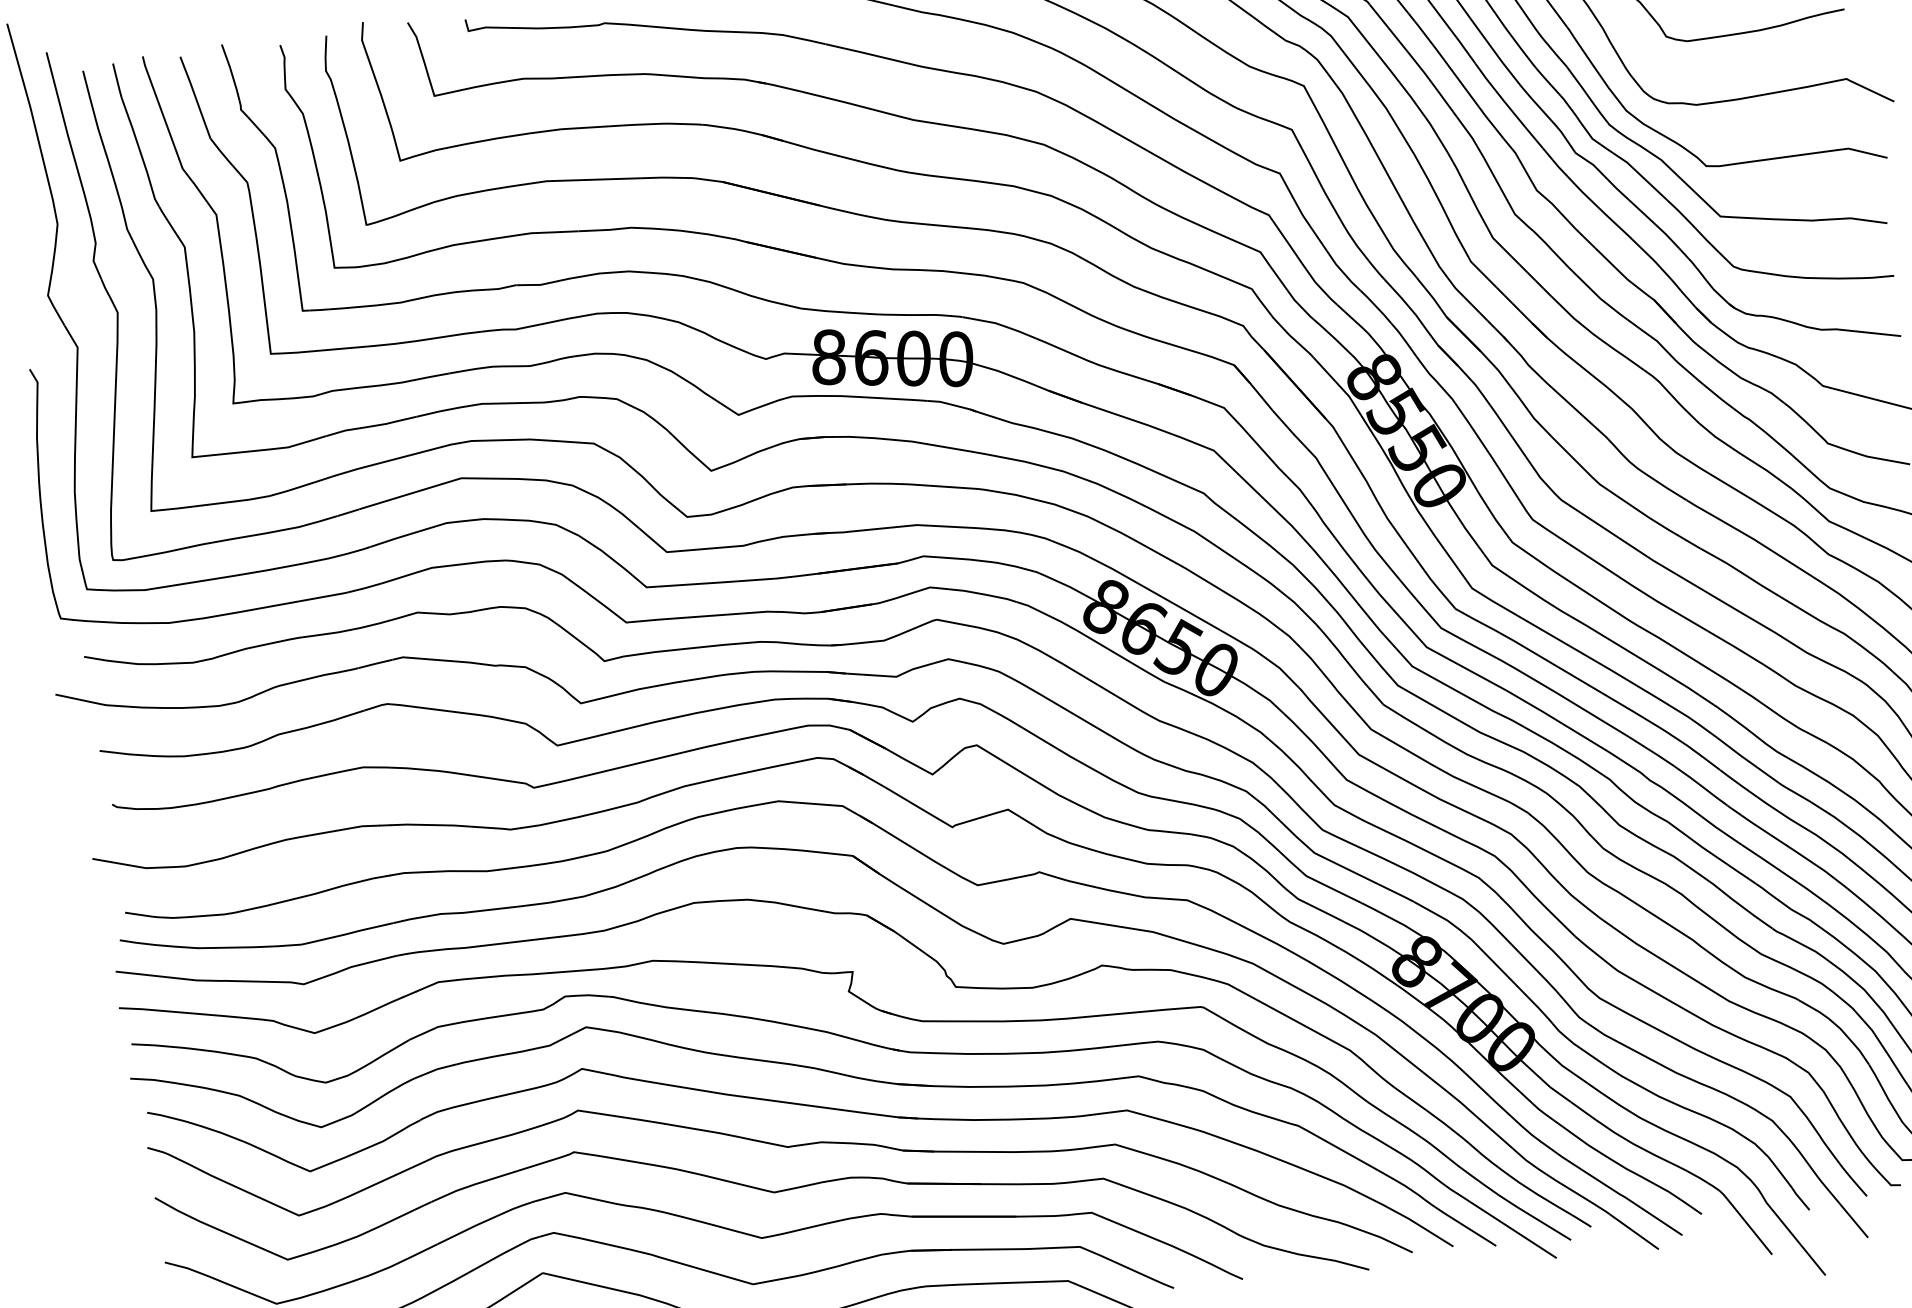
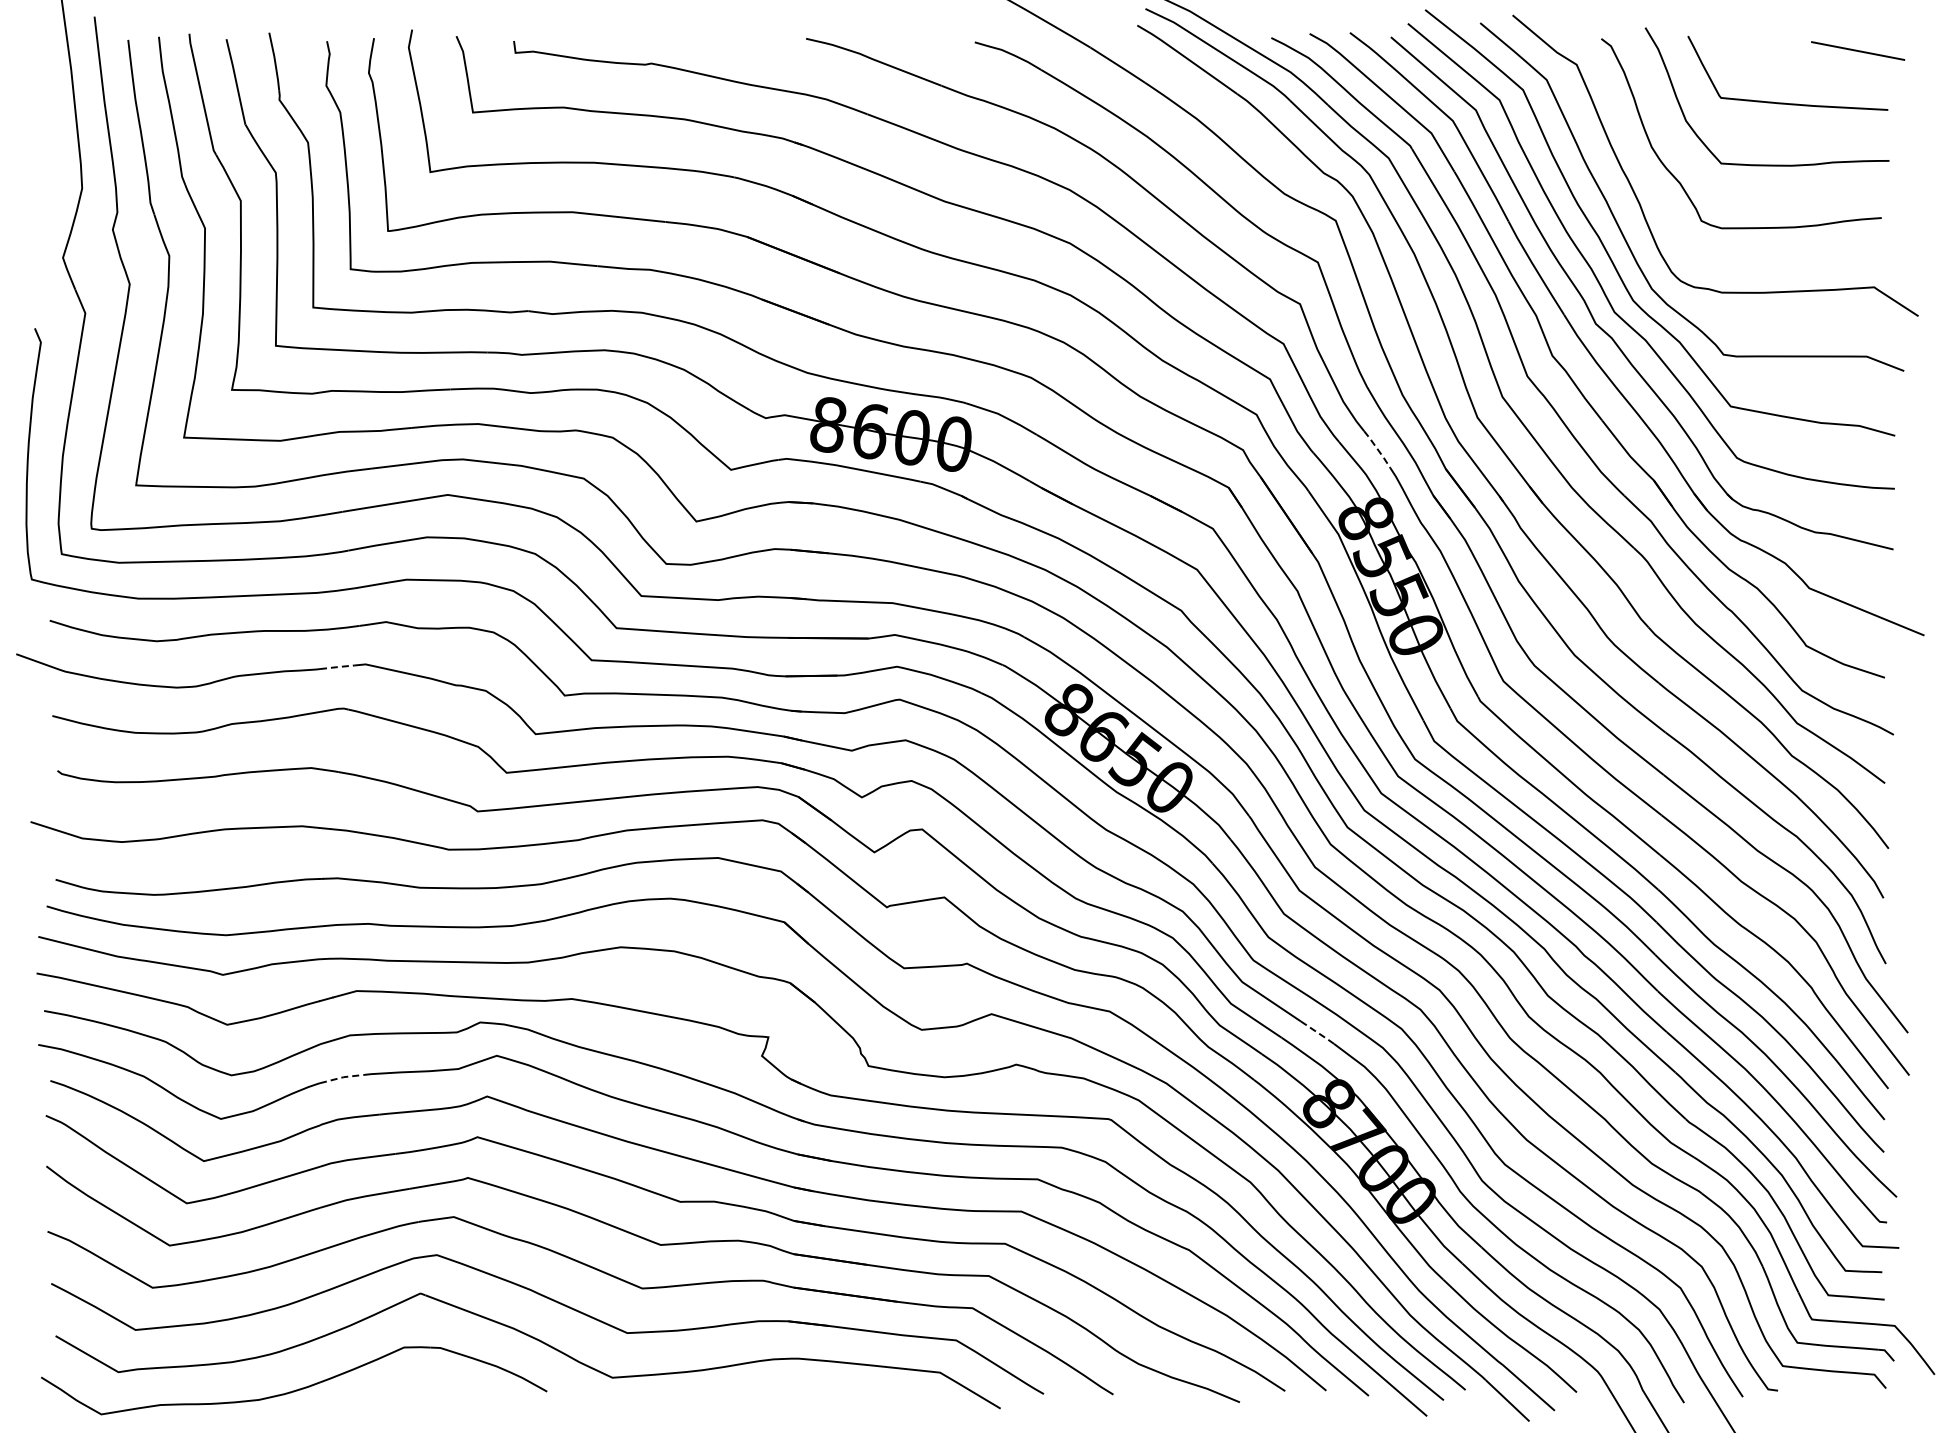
line: (1377, 306) -> (1378, 449), solid -> dashed
line: (375, 664) -> (337, 667), solid -> dashed
line: (1396, 892) -> (1318, 1032), solid -> dashed
line: (436, 1069) -> (342, 1077), solid -> dashed

